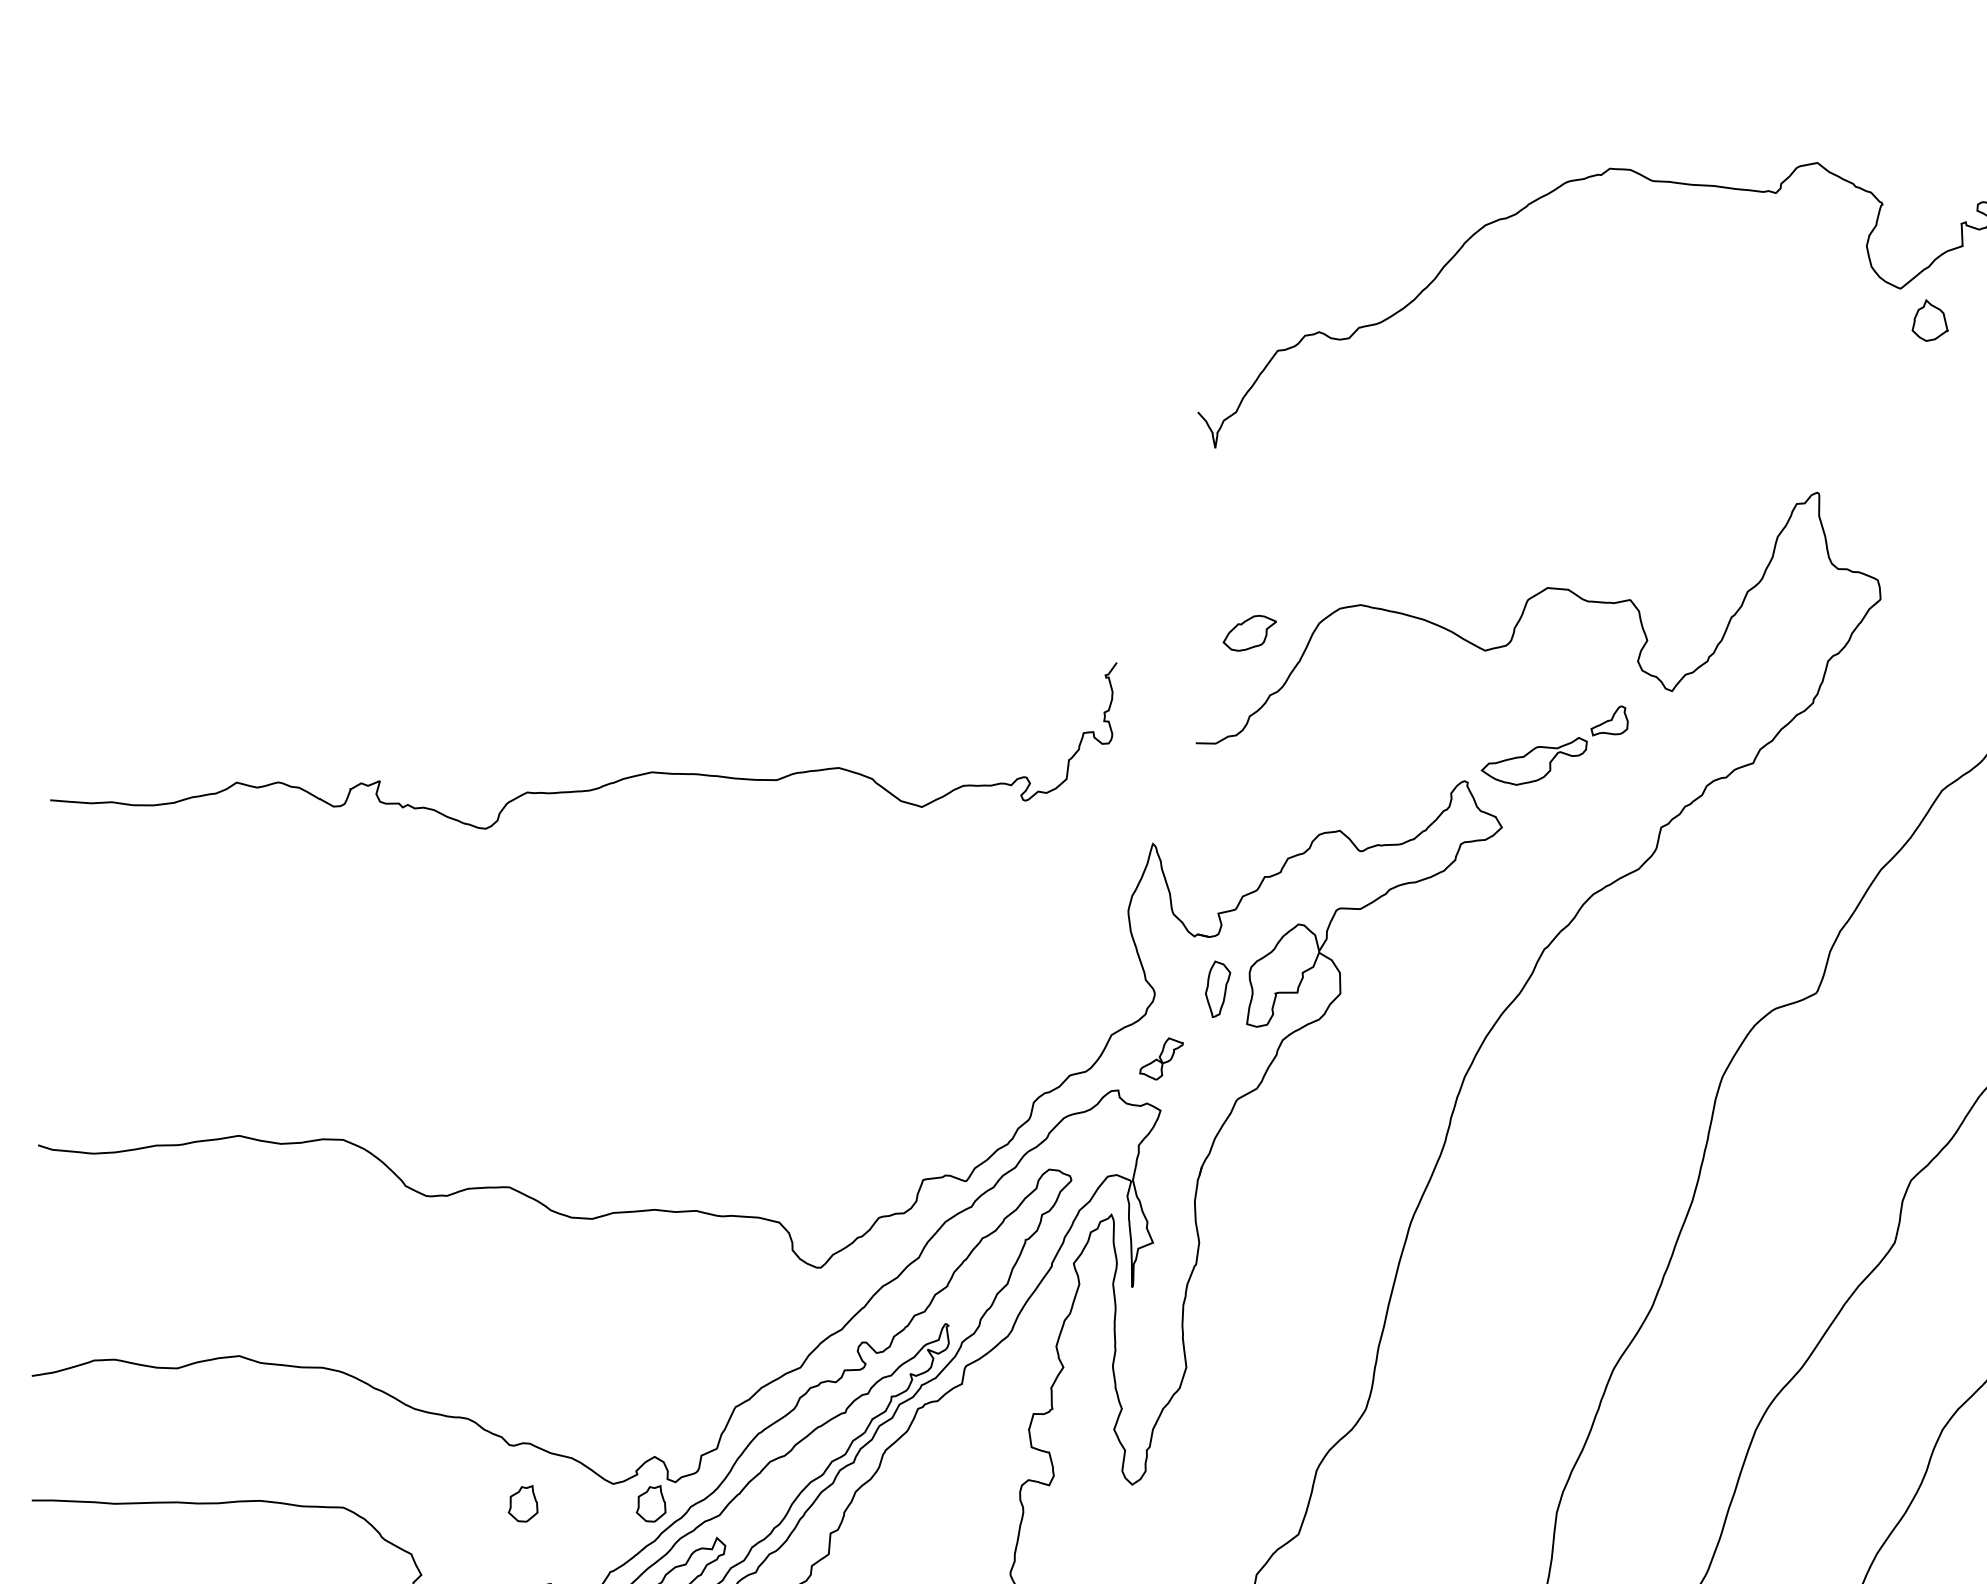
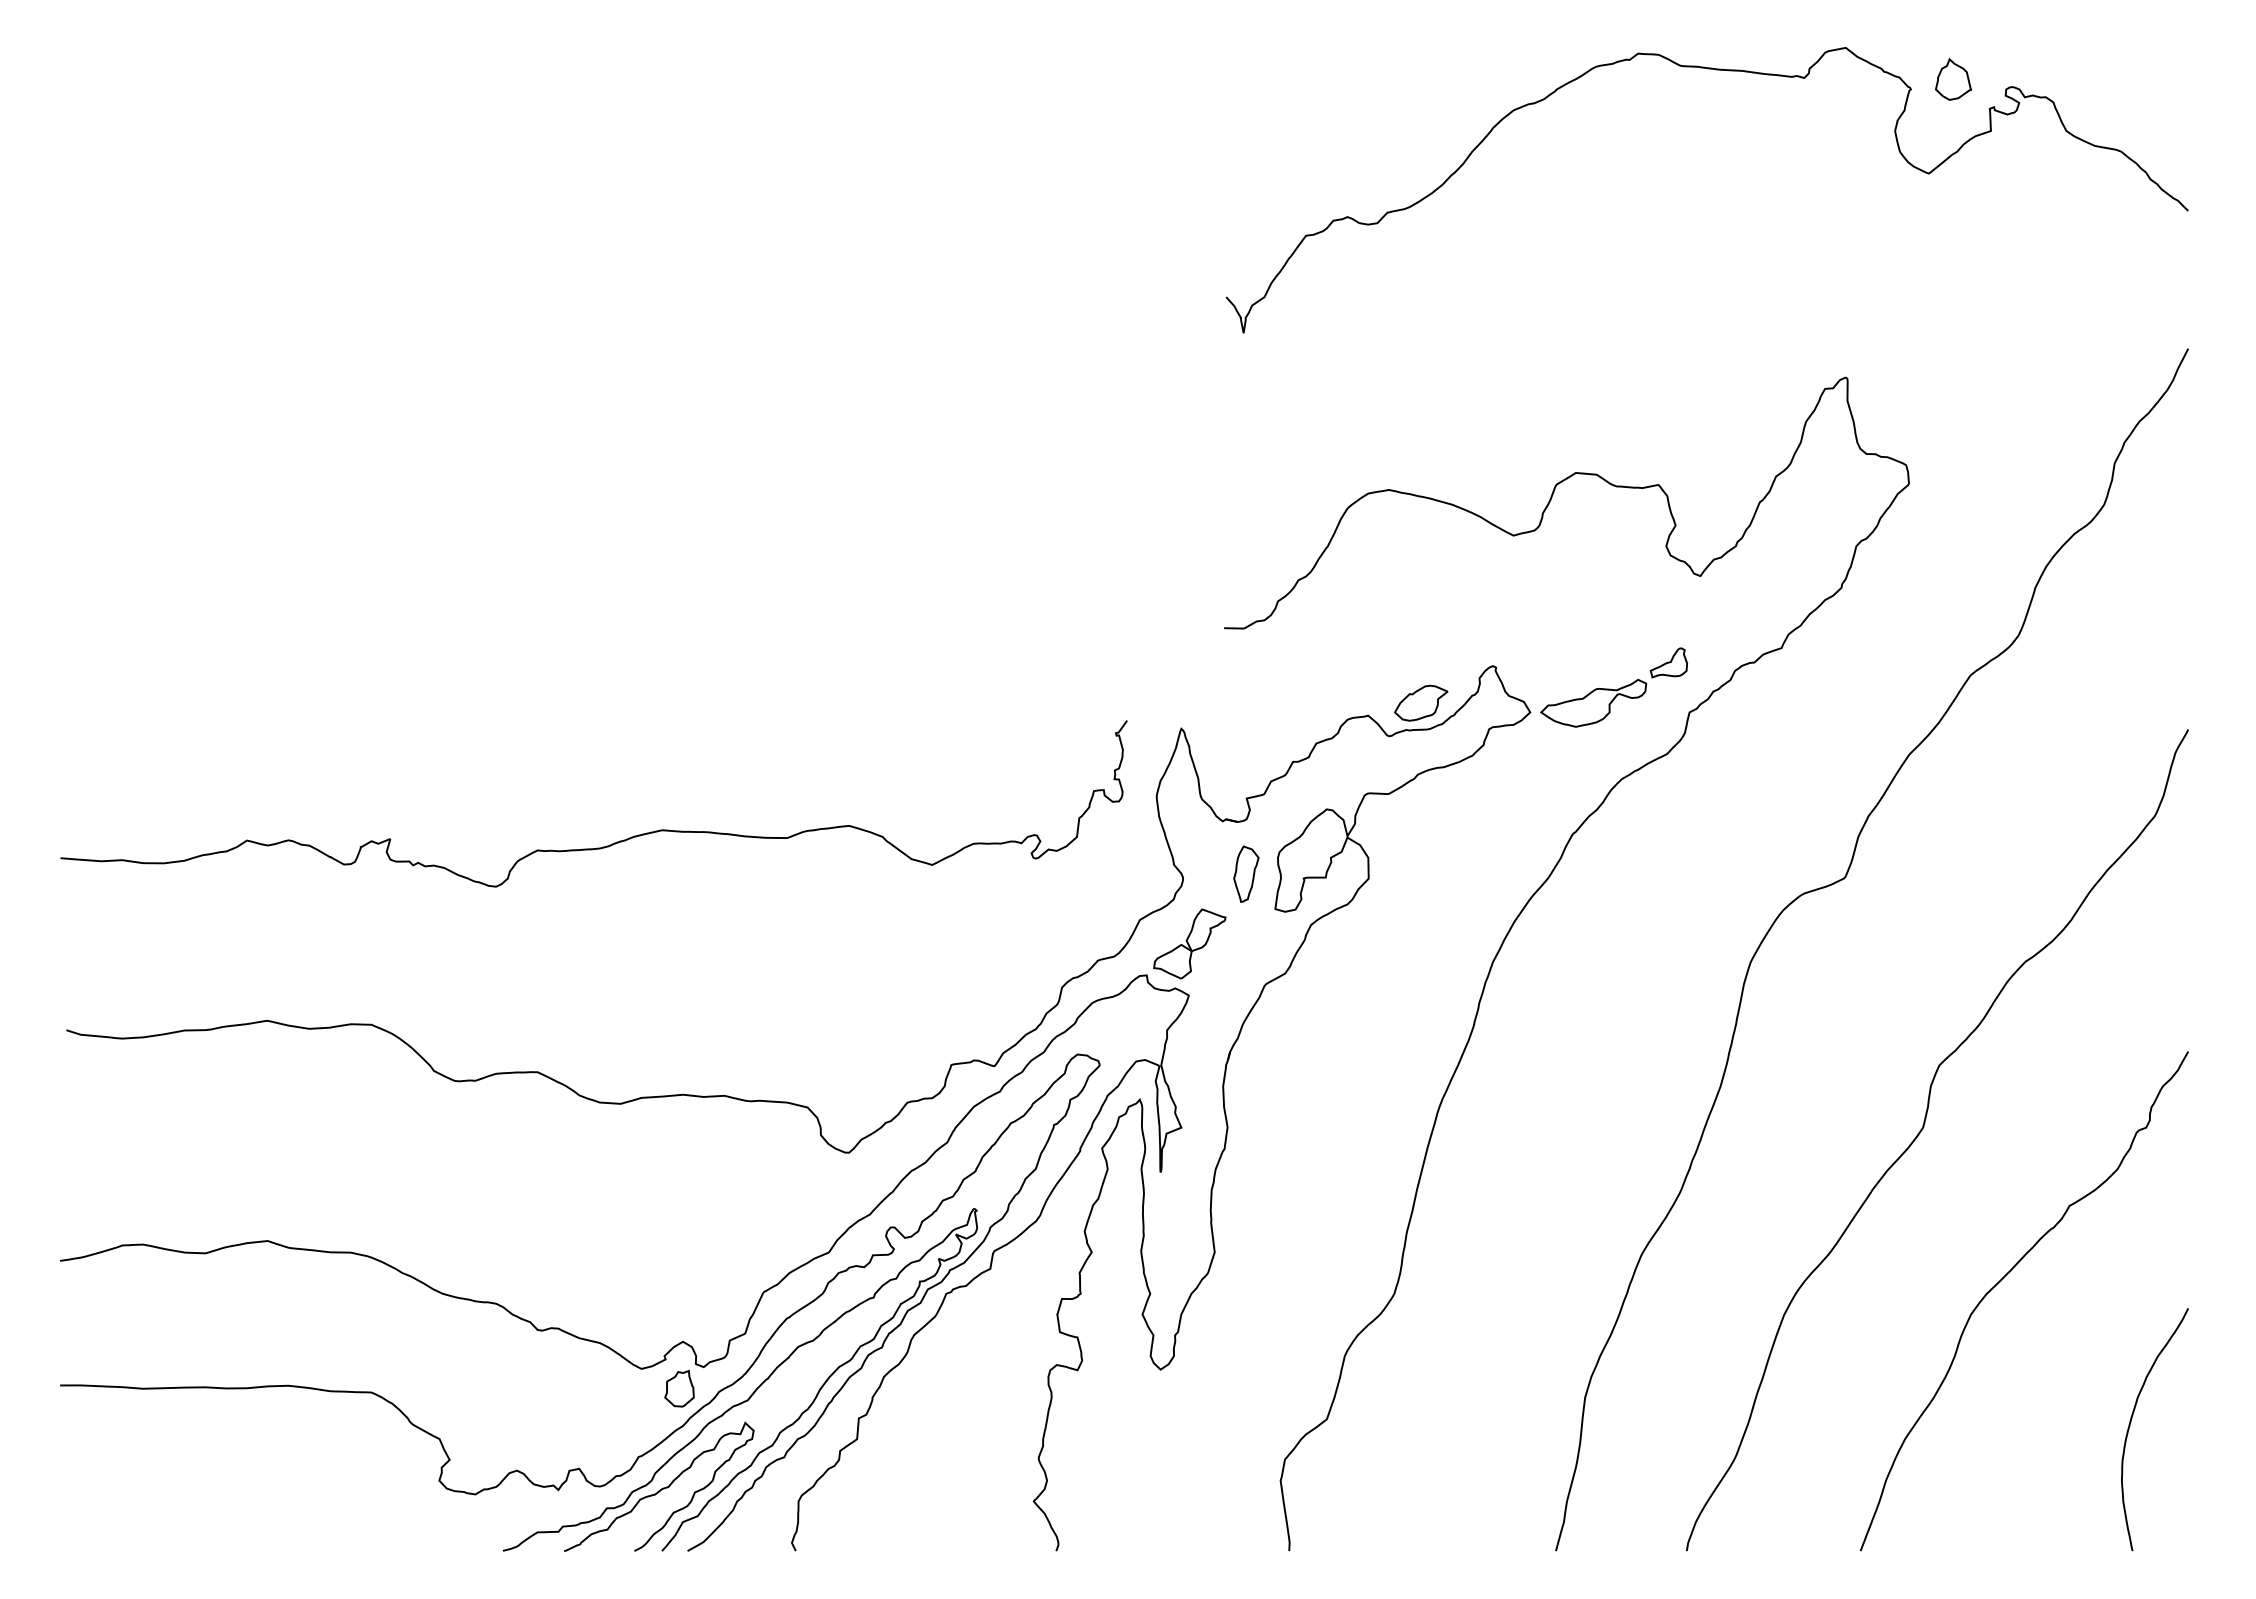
part: (1930, 320) -> (1953, 79), moved
part: (1250, 632) -> (1421, 702), moved
part: (1554, 745) -> (1613, 687), moved
curve: (592, 788) -> (602, 846), moved
part: (1161, 1058) -> (1189, 943), size x1.67
part: (523, 1503) -> (551, 1388), removed

